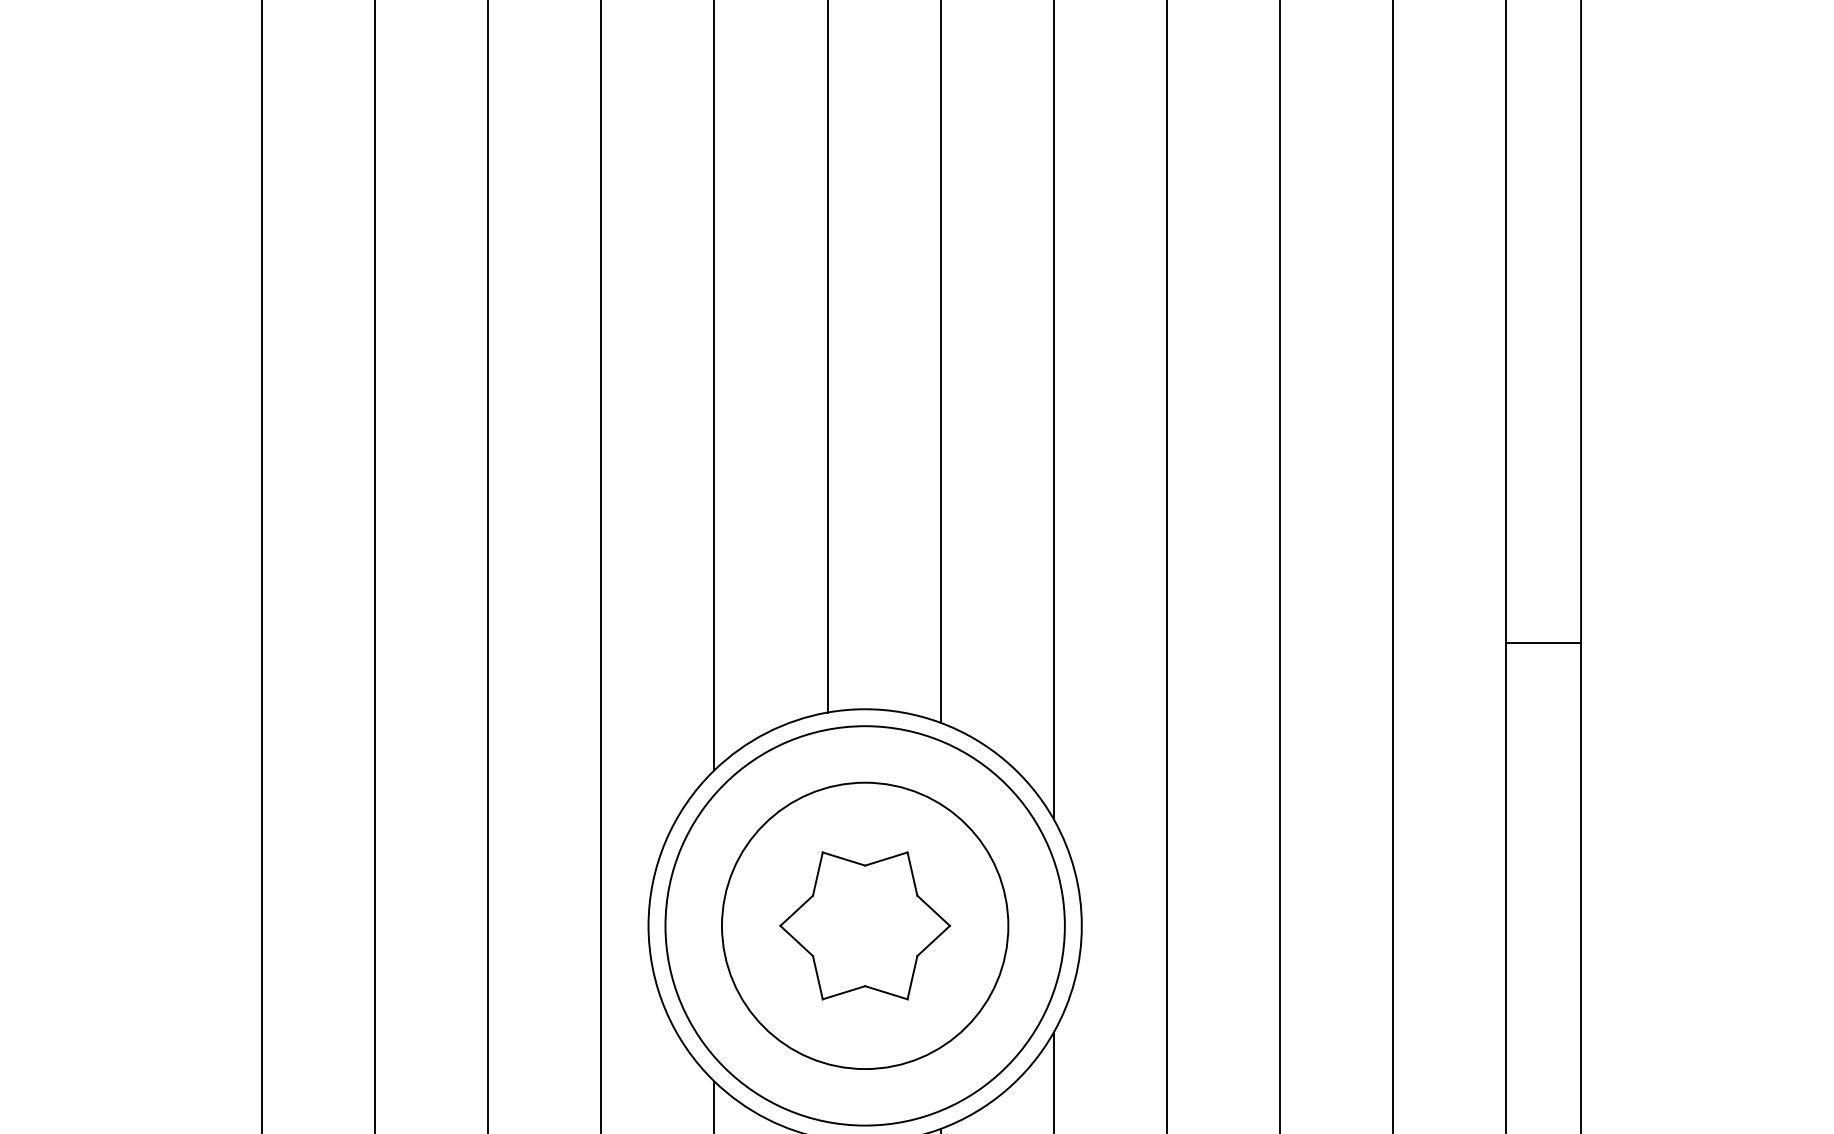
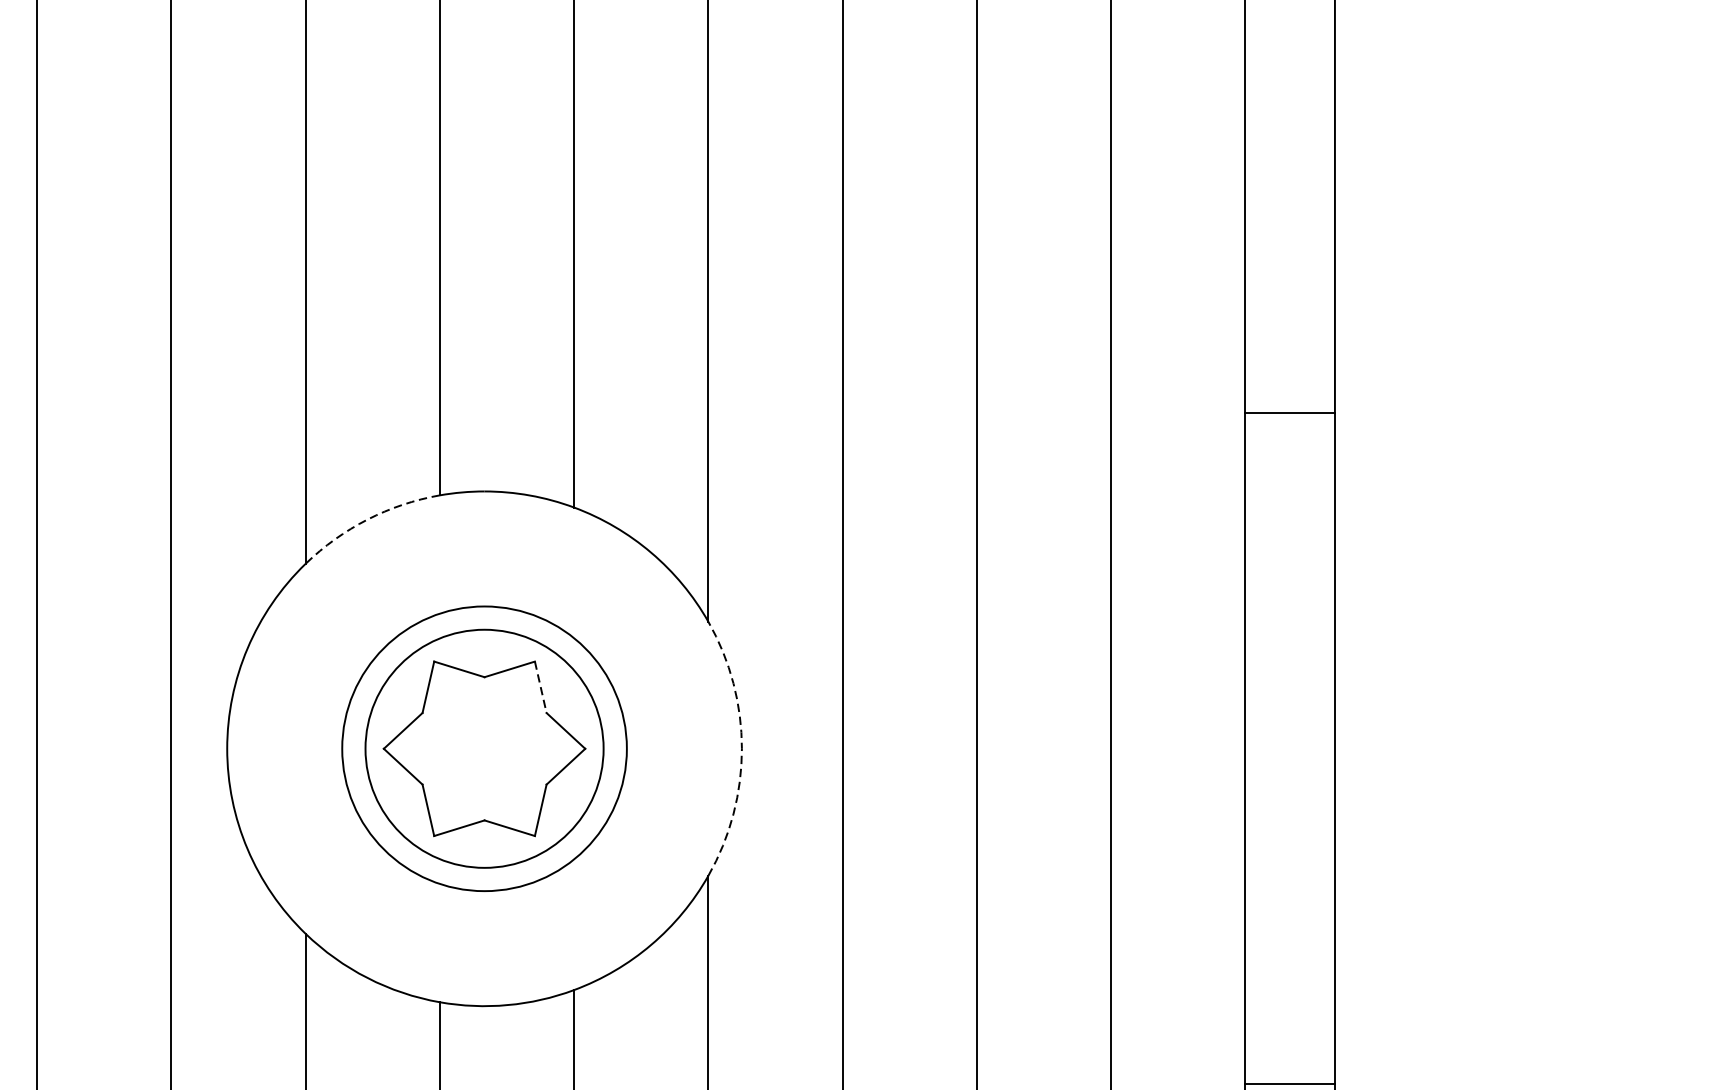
arc: (766, 732) -> (367, 519), solid -> dashed
line: (912, 874) -> (540, 687), solid -> dashed
circle: (864, 925) -> (483, 748), size x0.6
circle: (865, 925) -> (484, 748), size x0.7
arc: (1081, 925) -> (741, 748), solid -> dashed

